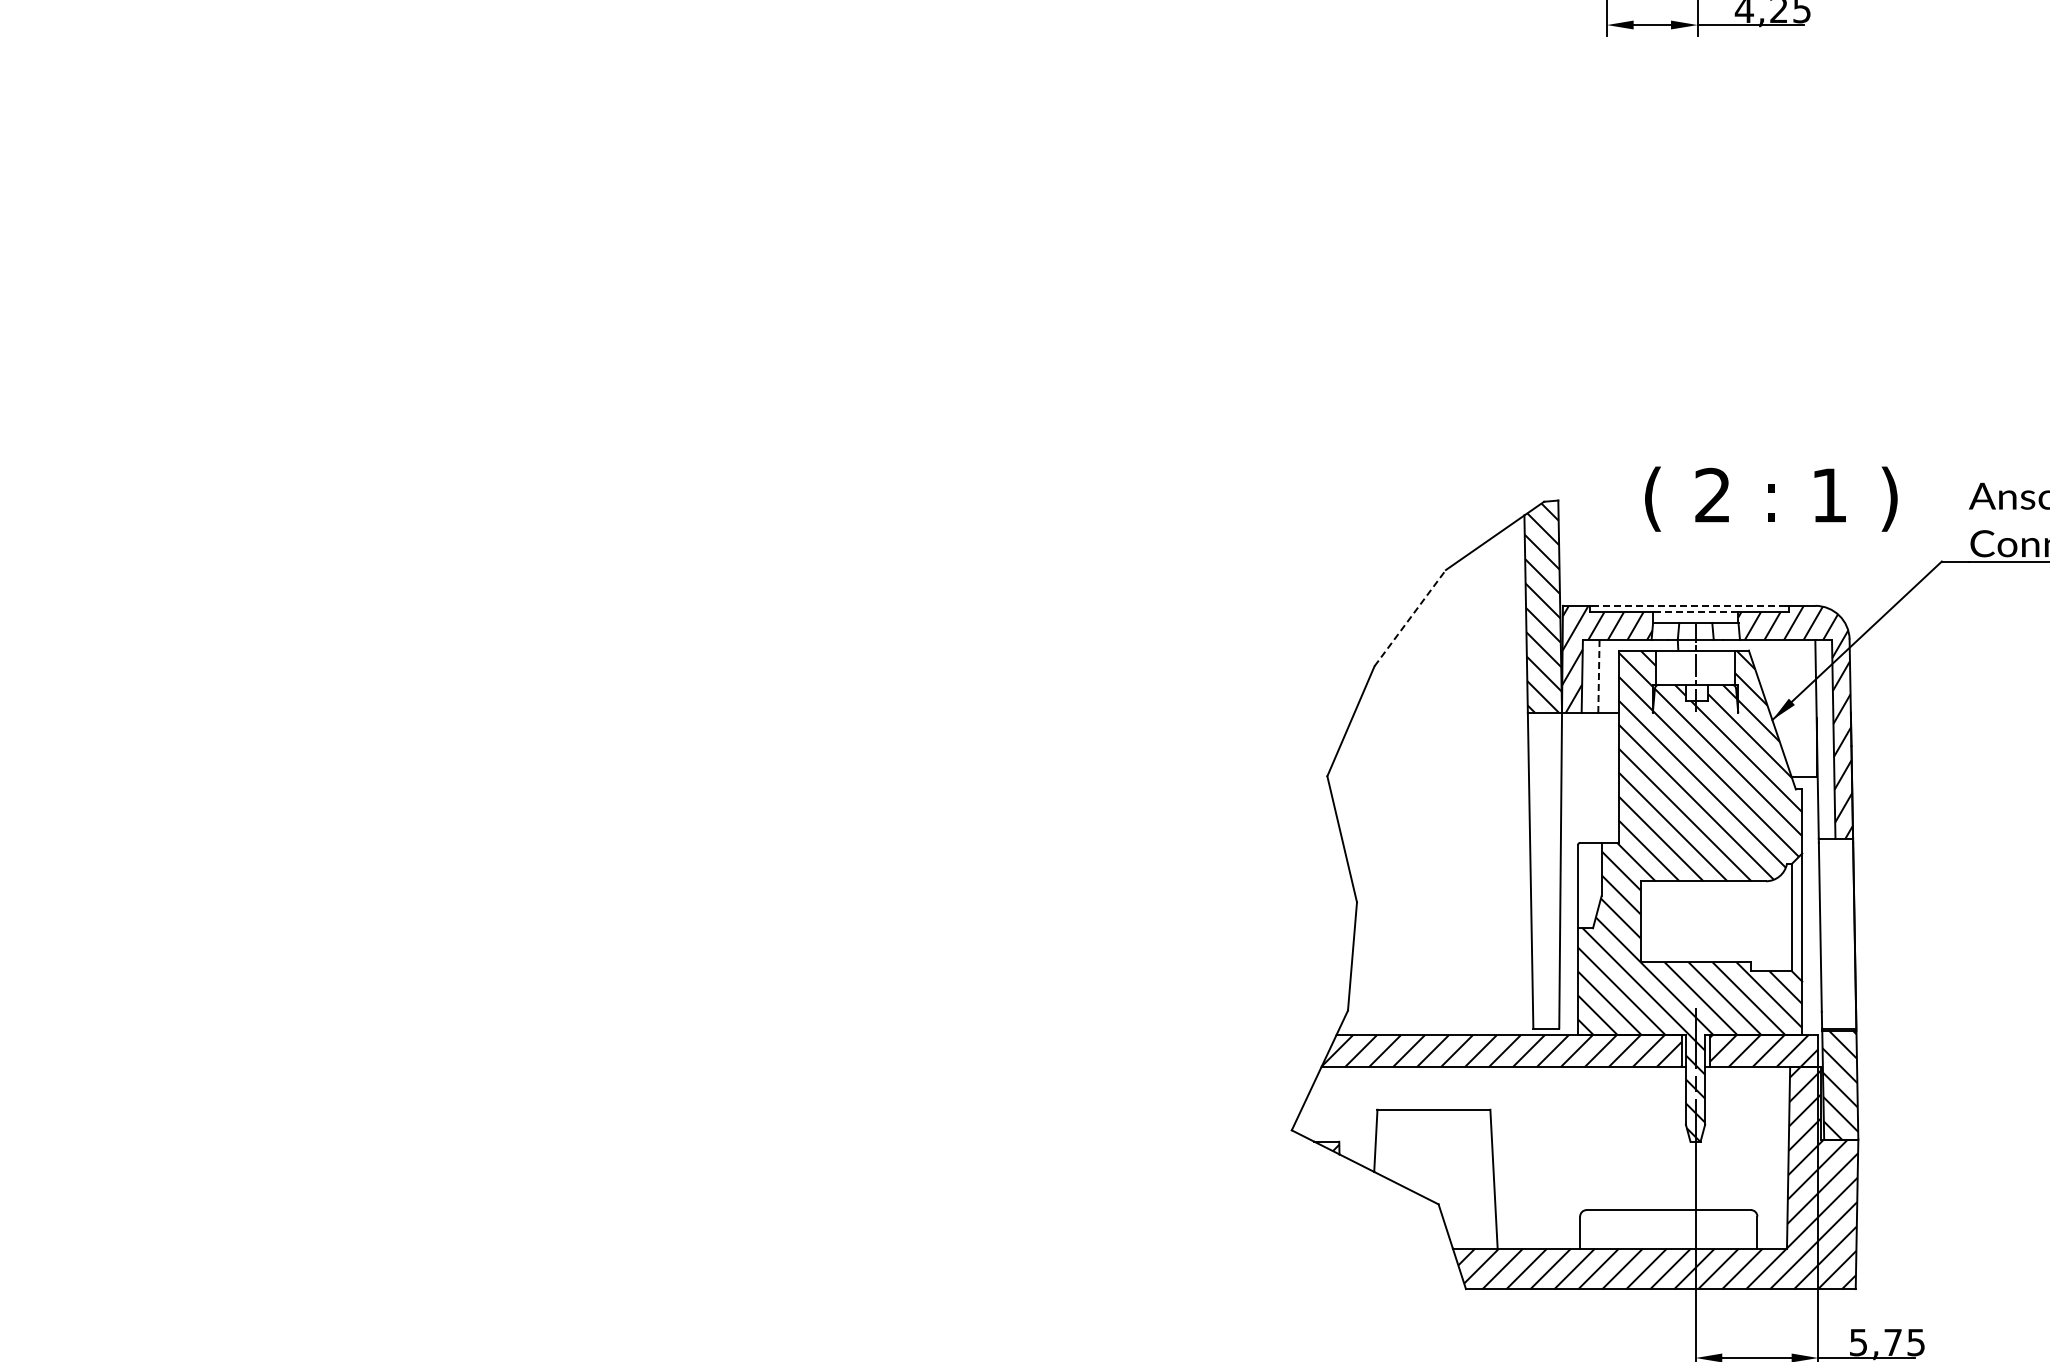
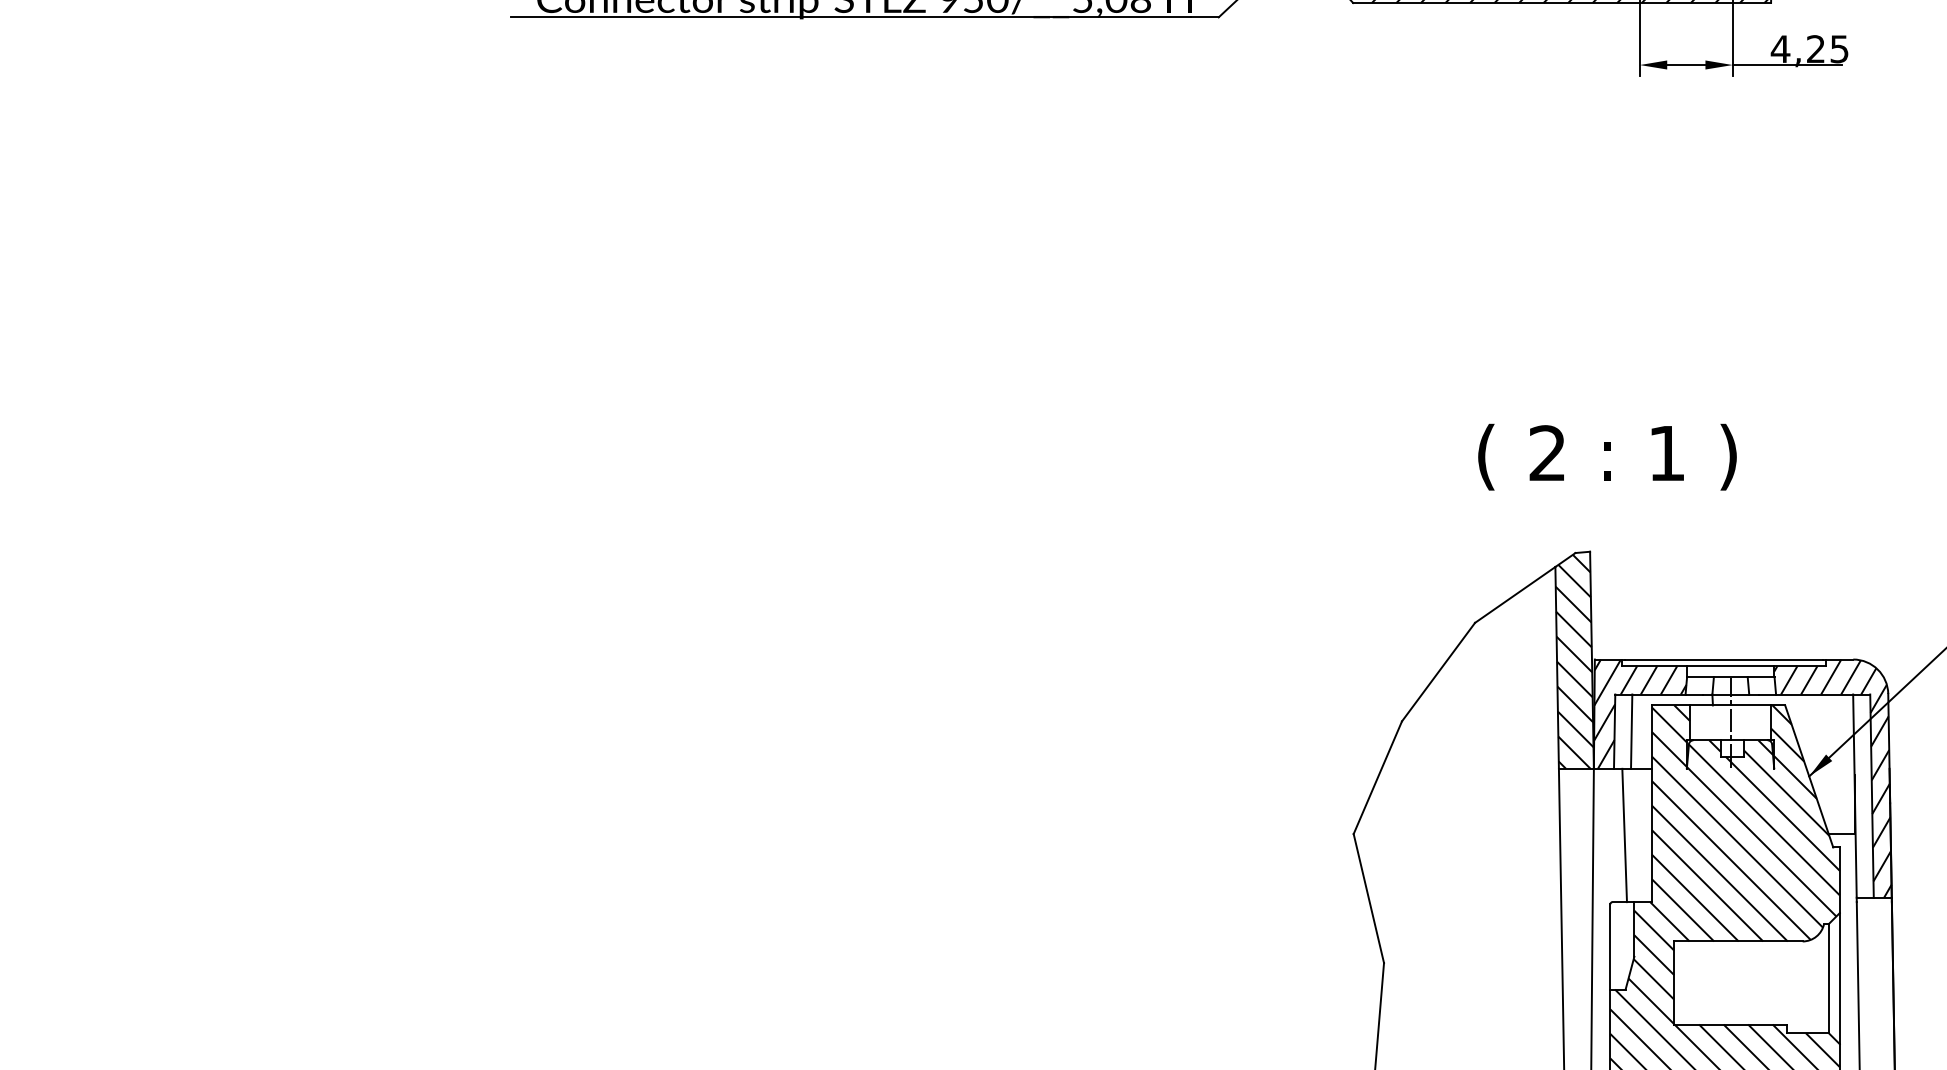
text: (1771, 498) -> (1607, 456), moved
line: (1689, 605) -> (1724, 659), dashed -> solid
line: (1695, 612) -> (1730, 666), dashed -> solid
line: (1410, 618) -> (1438, 672), dashed -> solid
line: (1598, 676) -> (1631, 731), dashed -> solid
line: (1591, 777) -> (1624, 835), added

